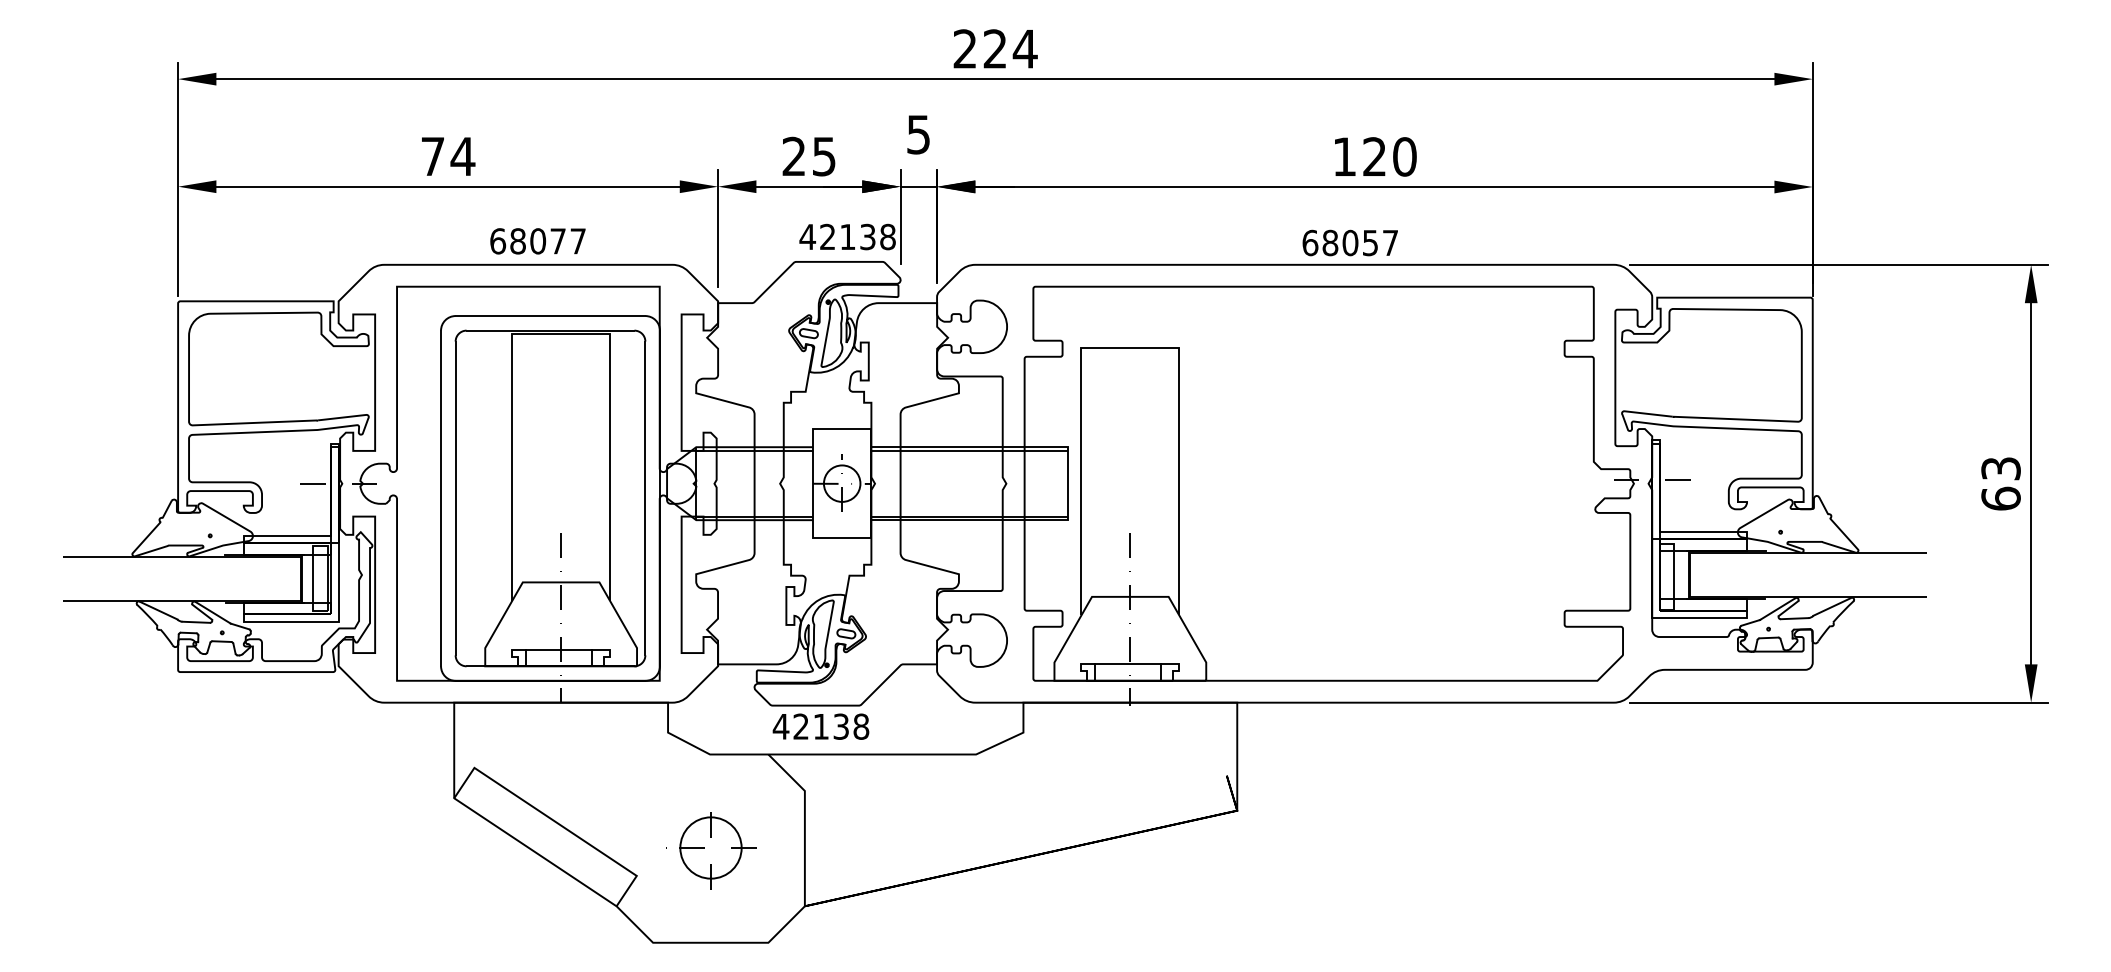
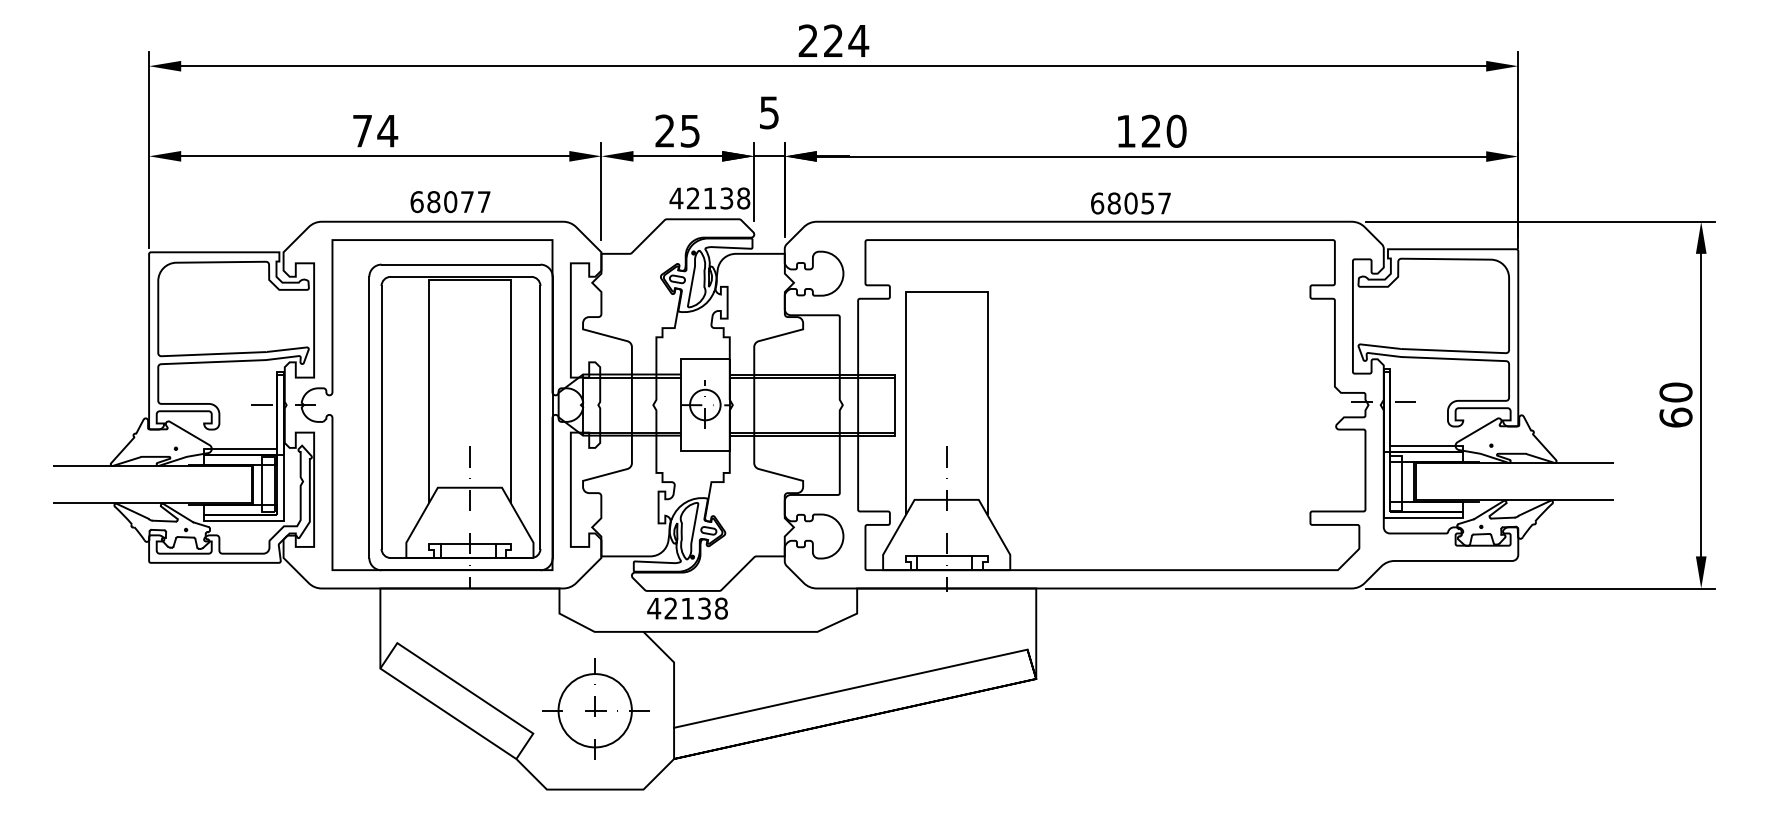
text: (2000, 468) -> (1675, 392), 63 -> 60
line: (1015, 822) -> (850, 688), added
part: (711, 845) -> (595, 708), size x1.43

